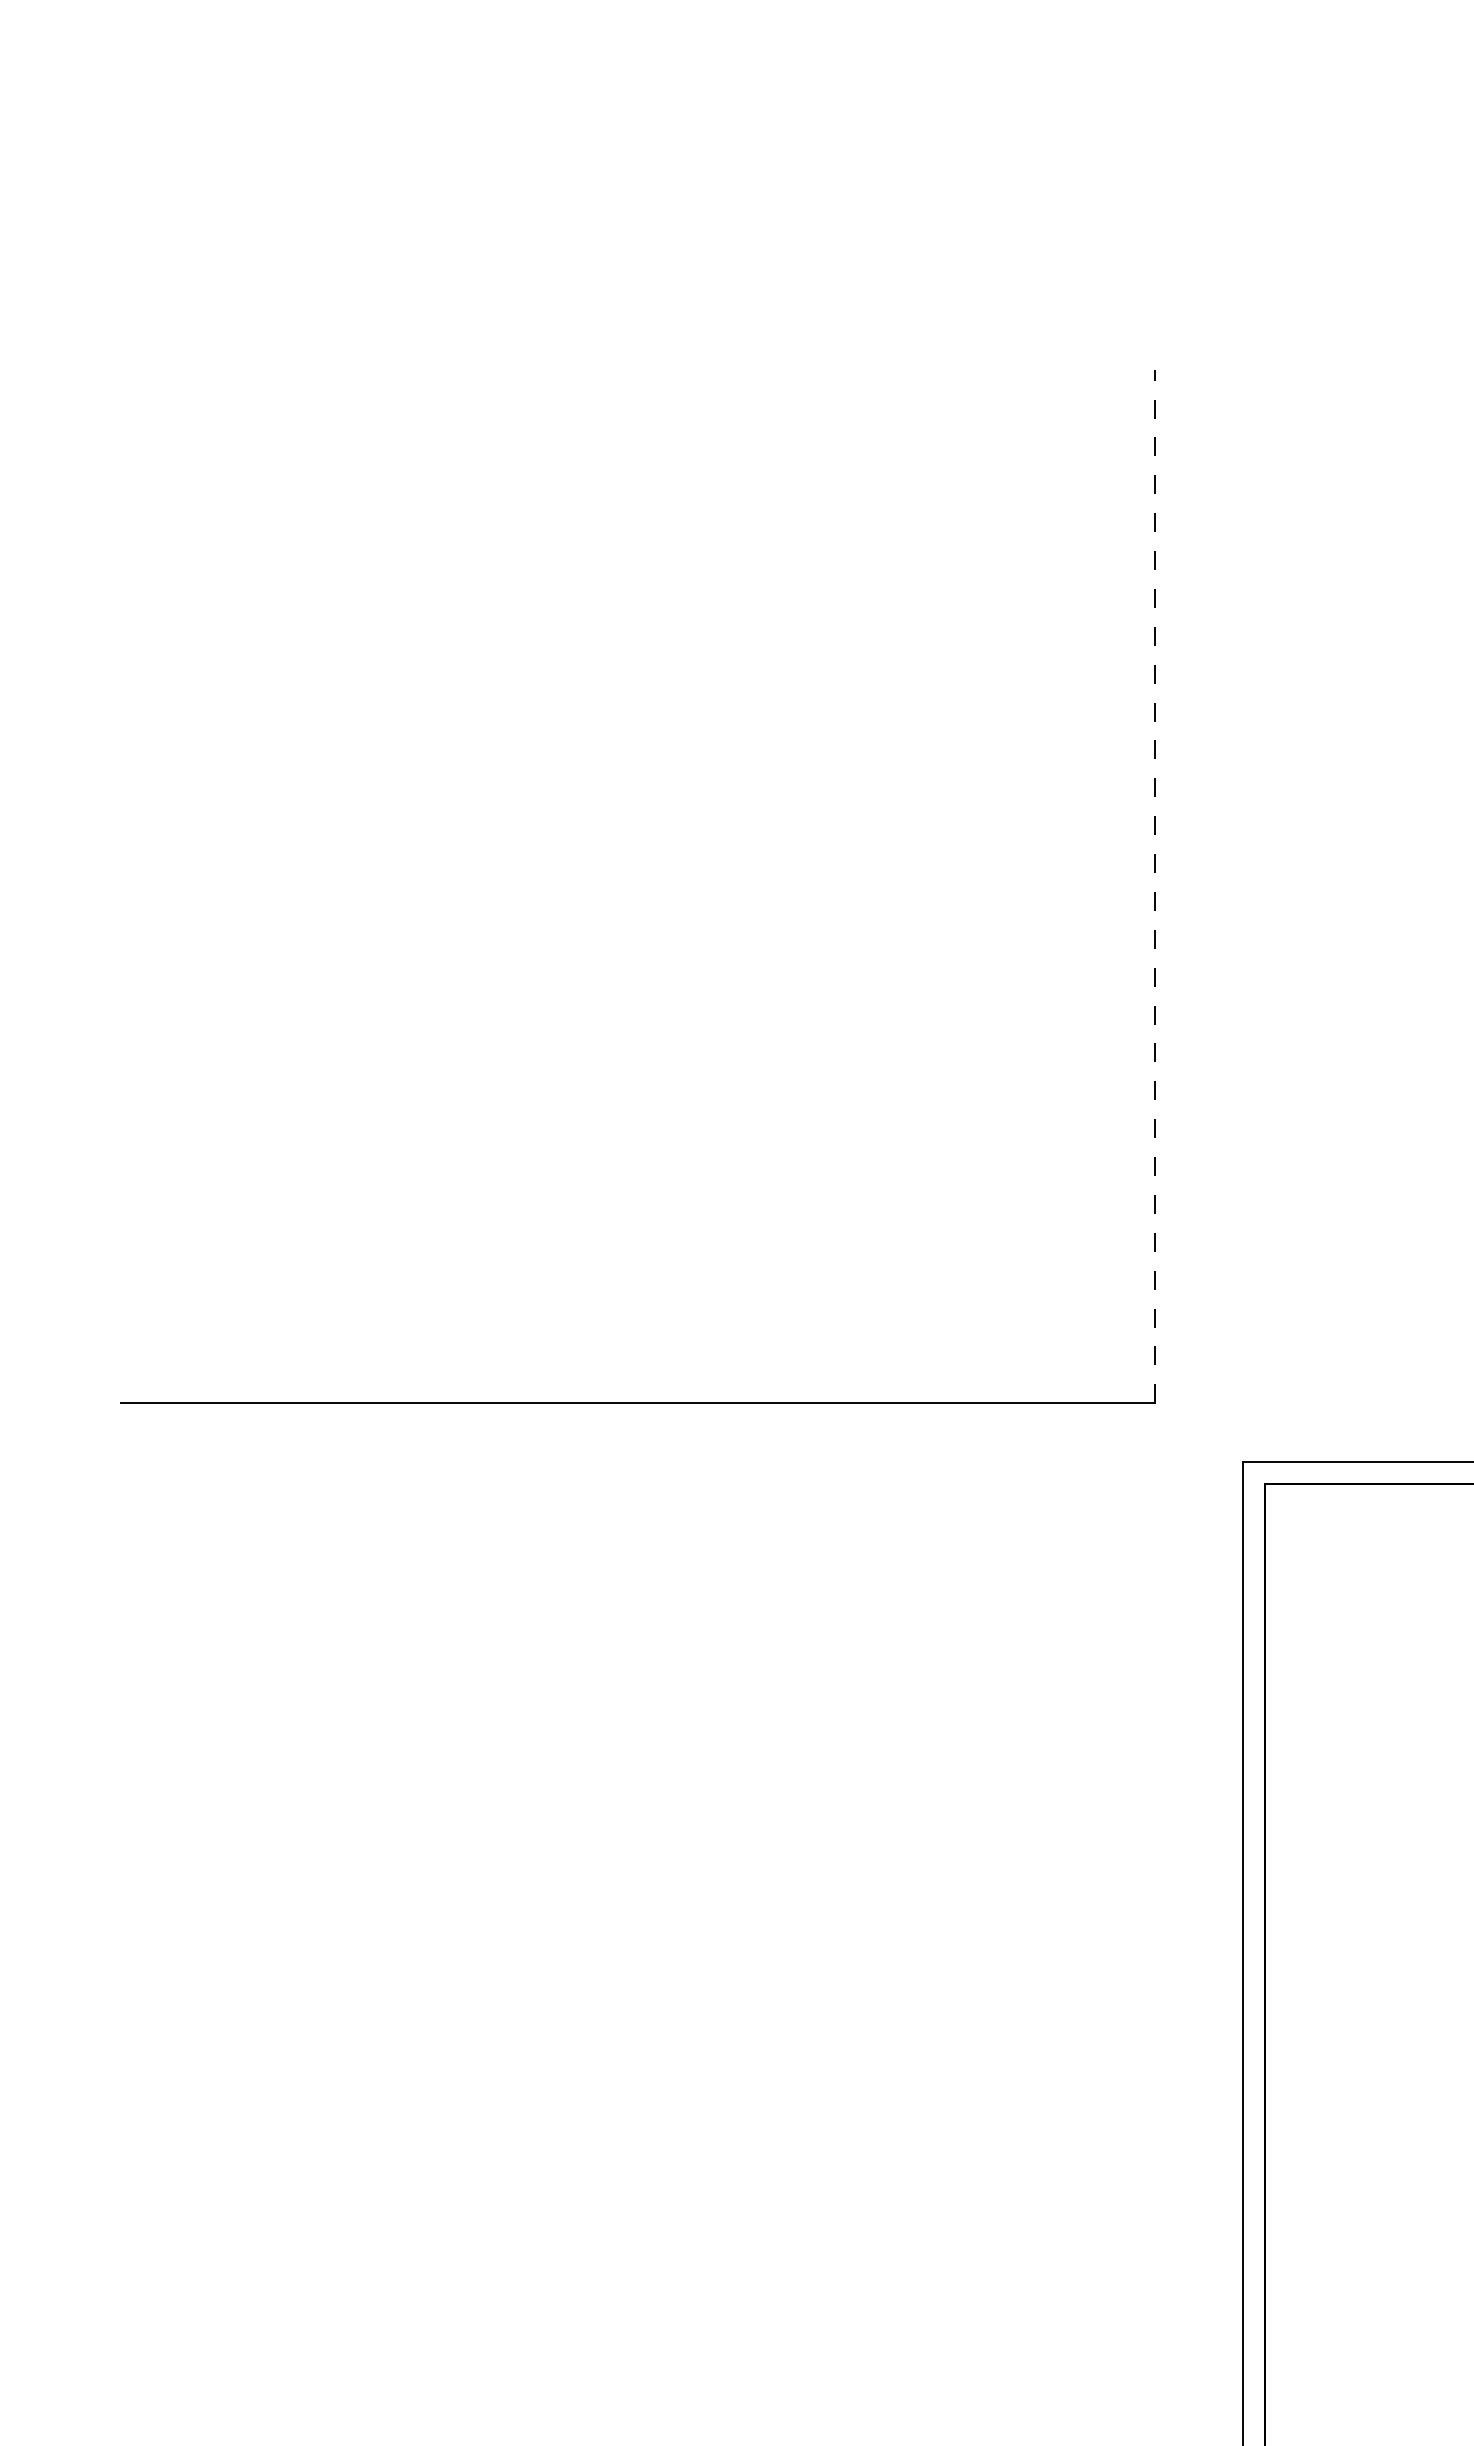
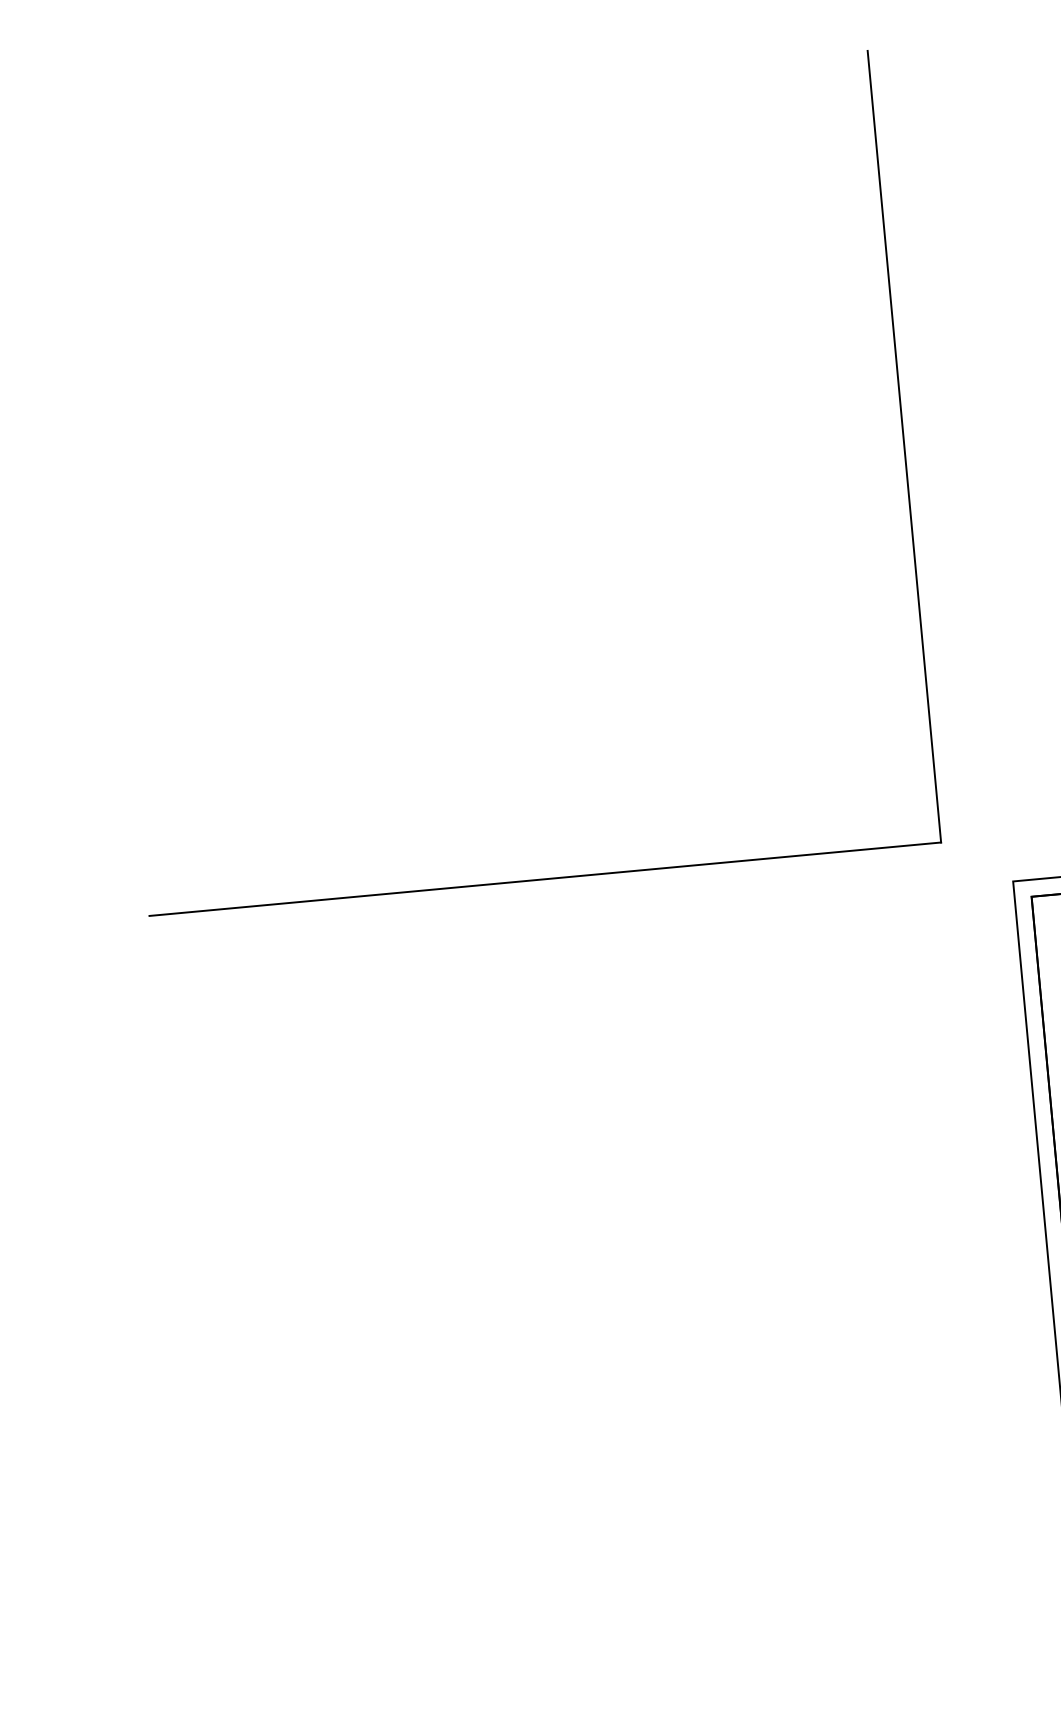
line: (1154, 886) -> (904, 446), dashed -> solid

